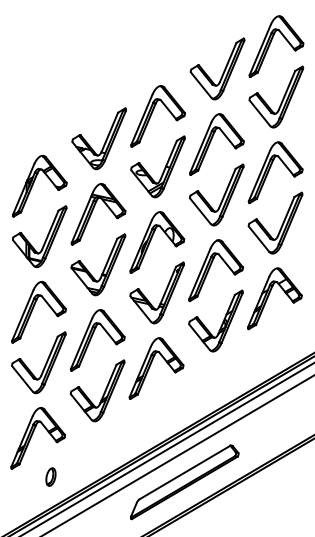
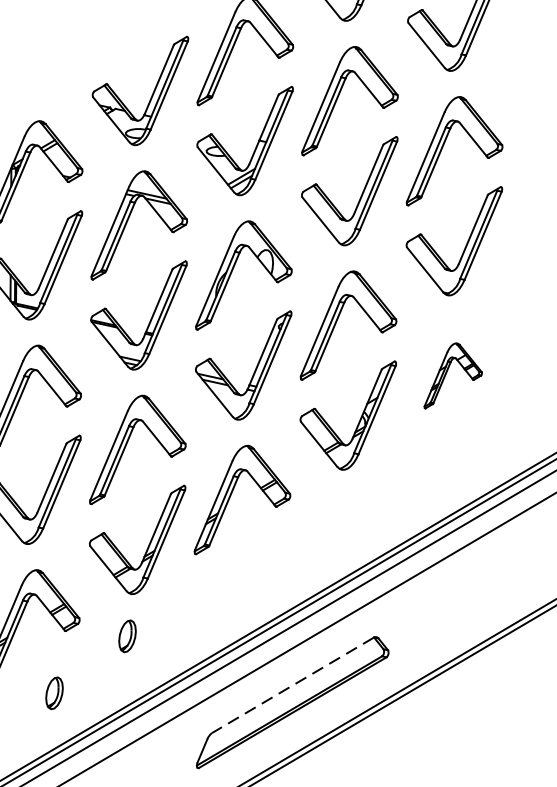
part: (274, 298) -> (452, 375), size x0.6
part: (91, 444) -> (126, 635), added
line: (184, 472) -> (292, 685), solid -> dashed

